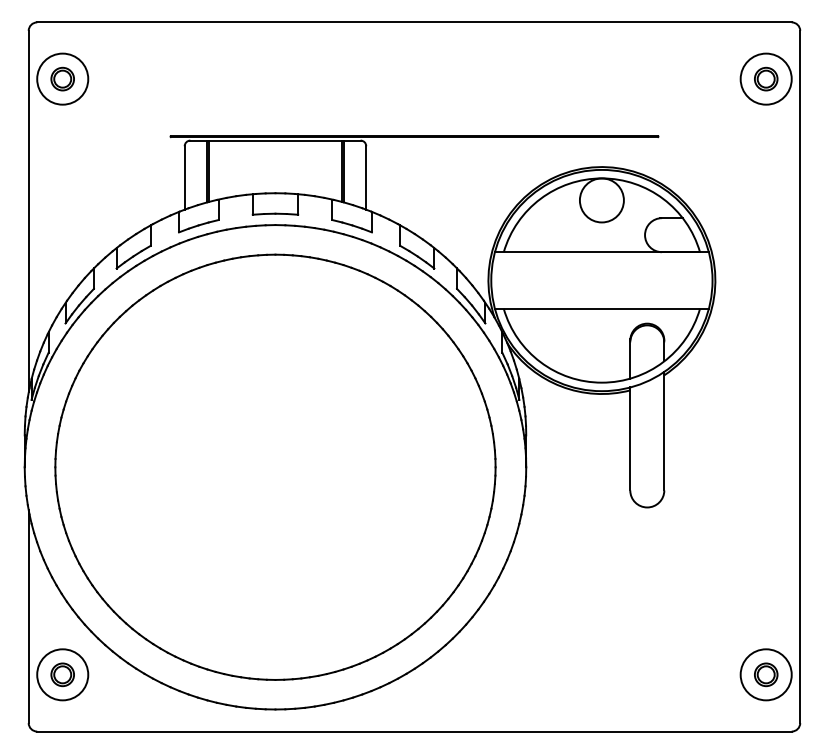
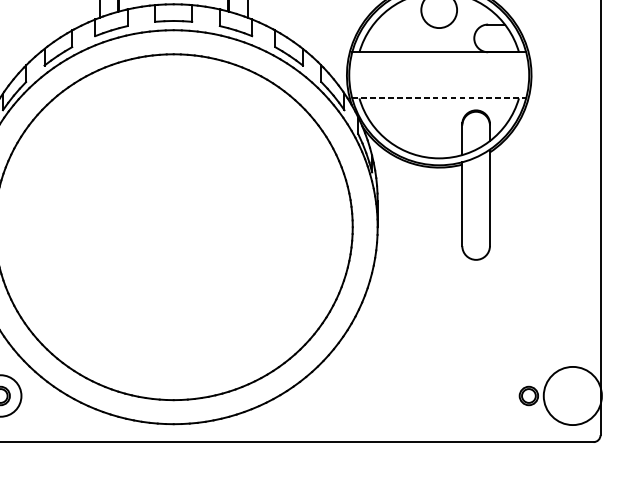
line: (601, 308) -> (438, 98), solid -> dashed
circle: (765, 674) -> (572, 395), size x1.4
part: (766, 674) -> (529, 395), moved

